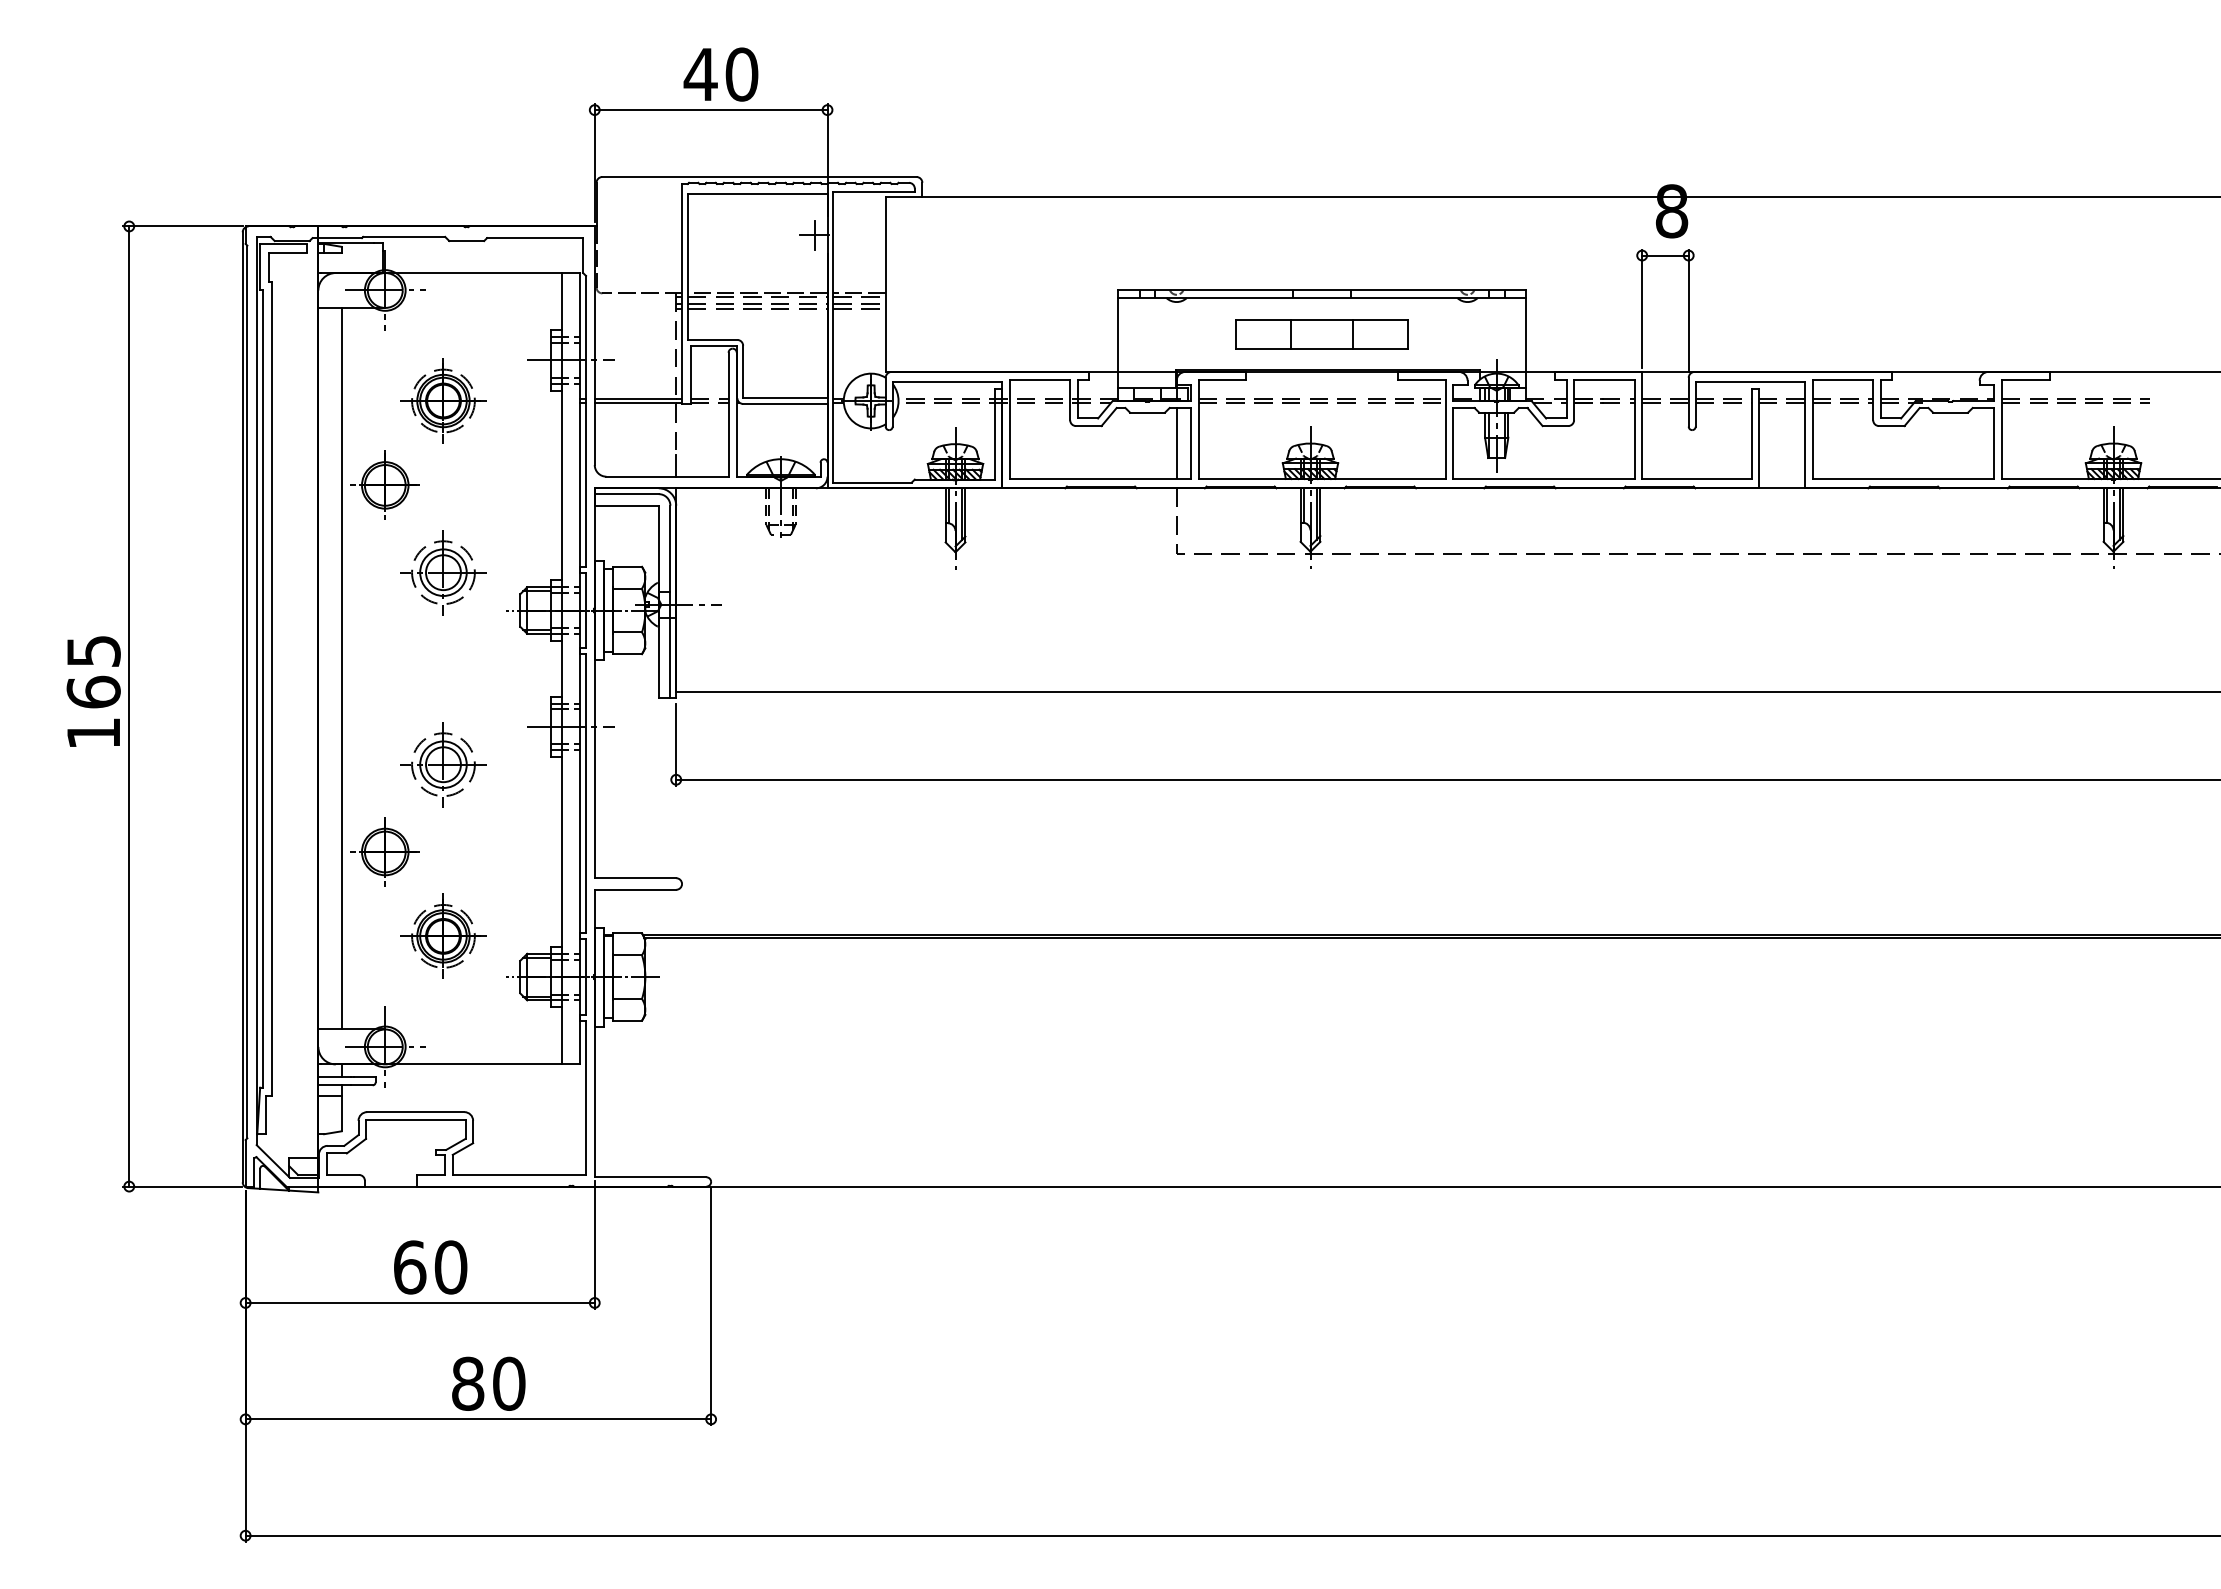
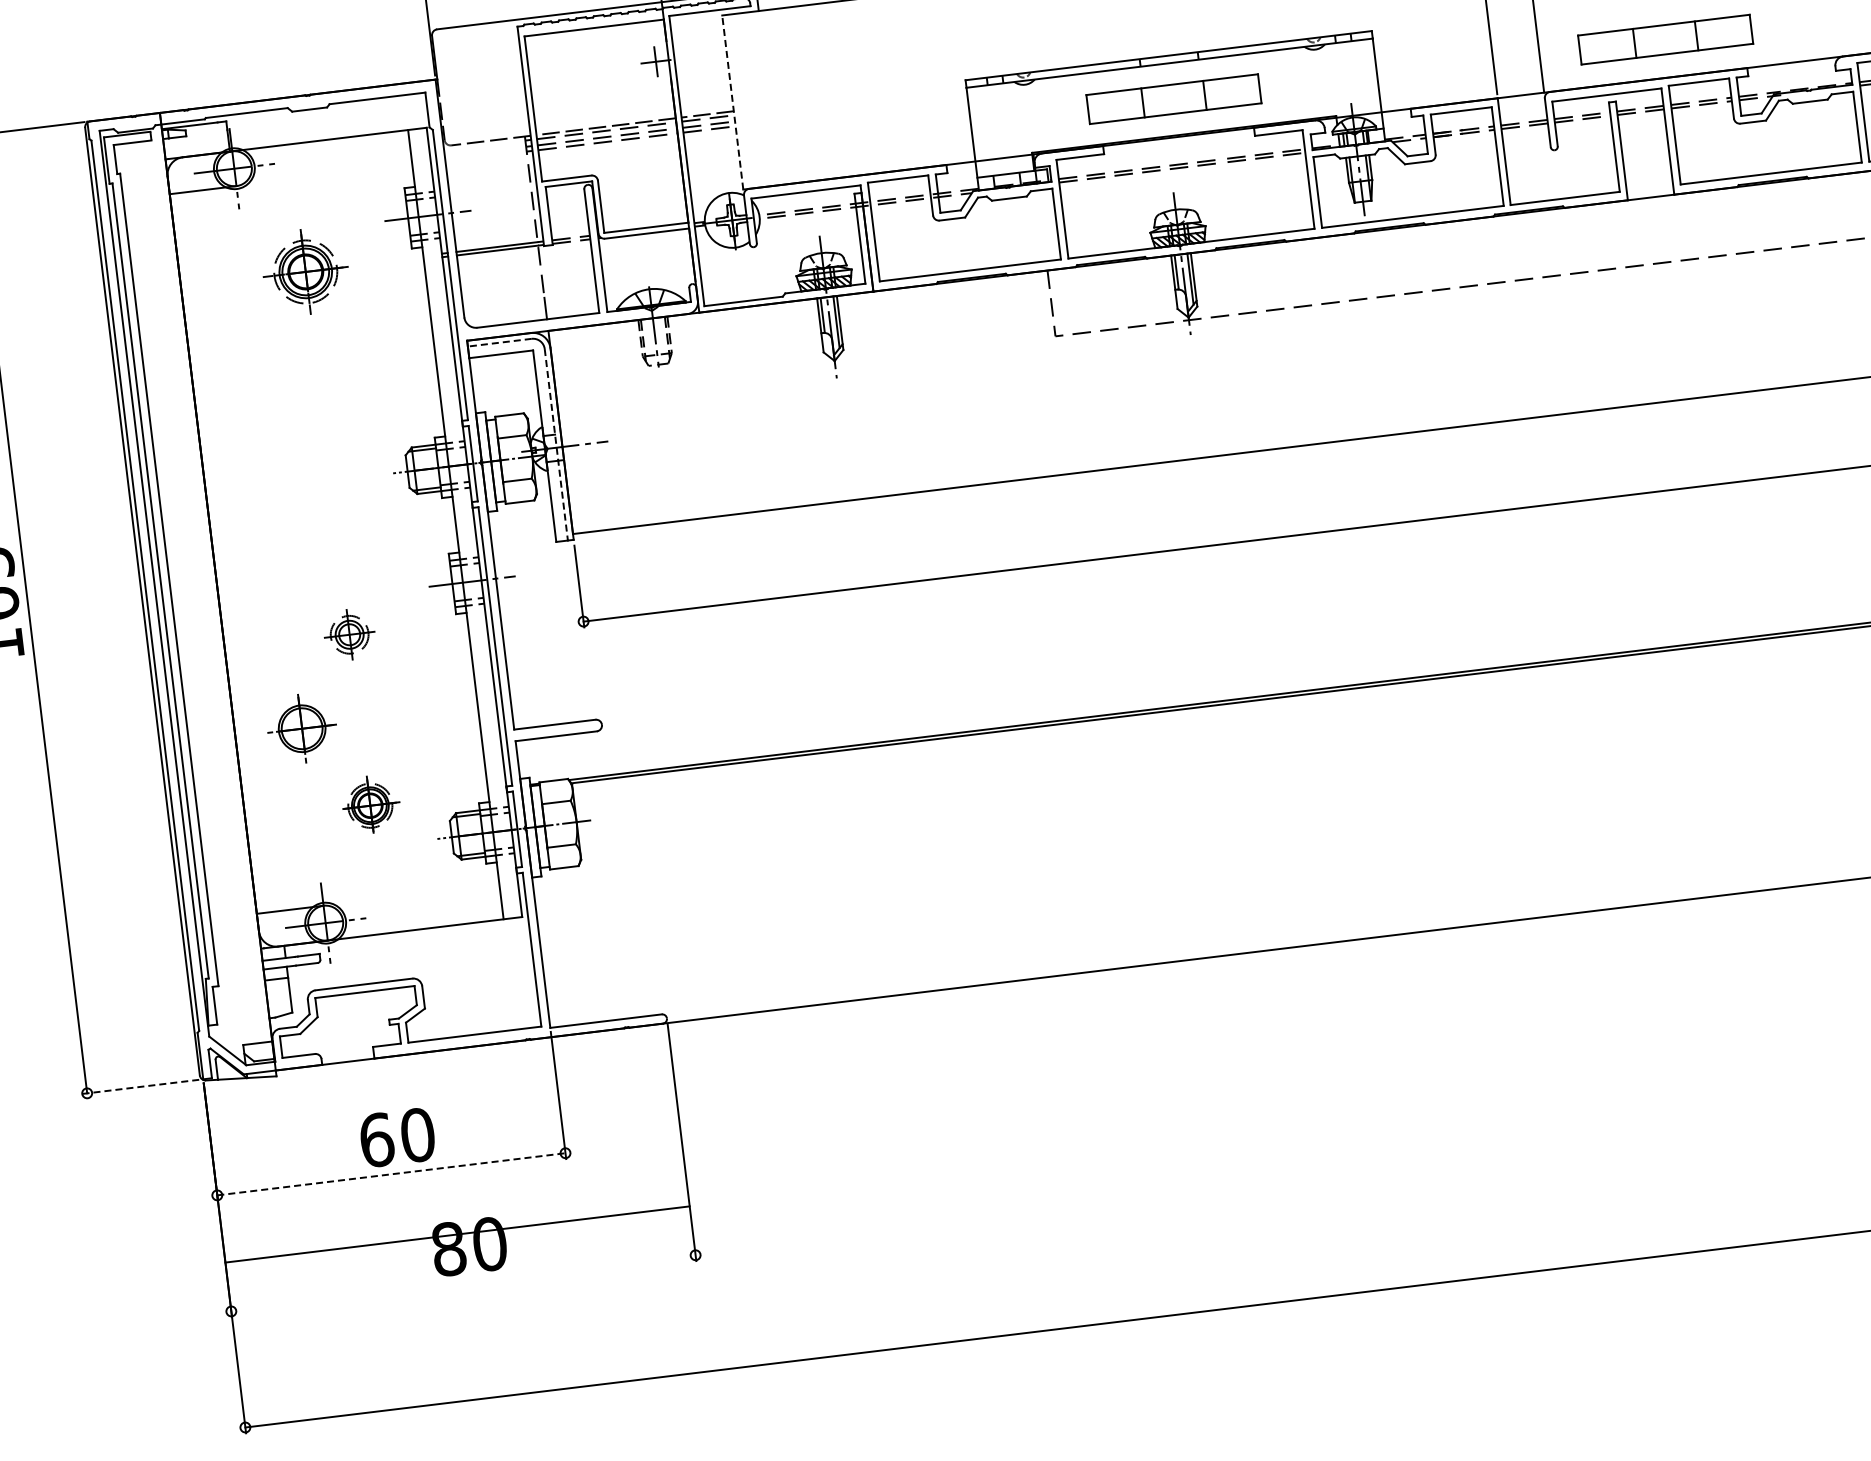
line: (885, 284) -> (732, 102), solid -> dashed
part: (1814, 334) -> (1665, 40), added
line: (1176, 442) -> (1041, 224), removed
part: (384, 484) -> (257, 362), removed
line: (626, 494) -> (499, 343), solid -> dashed
part: (443, 572) -> (326, 442), removed
line: (670, 602) -> (556, 445), solid -> dashed
line: (341, 668) -> (236, 551), removed
part: (443, 764) -> (349, 634), size x0.6
part: (443, 935) -> (370, 804), size x0.7
line: (182, 1186) -> (140, 1086), solid -> dashed
line: (420, 1302) -> (391, 1173), solid -> dashed
line: (478, 1419) -> (457, 1234), moved

